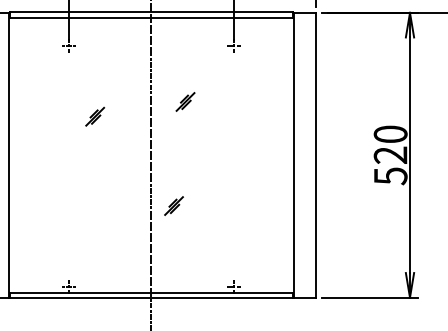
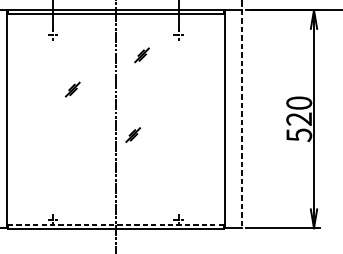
part: (185, 101) -> (142, 54), moved
line: (315, 155) -> (241, 119), solid -> dashed
part: (173, 205) -> (132, 134), moved
line: (151, 292) -> (115, 224), solid -> dashed

